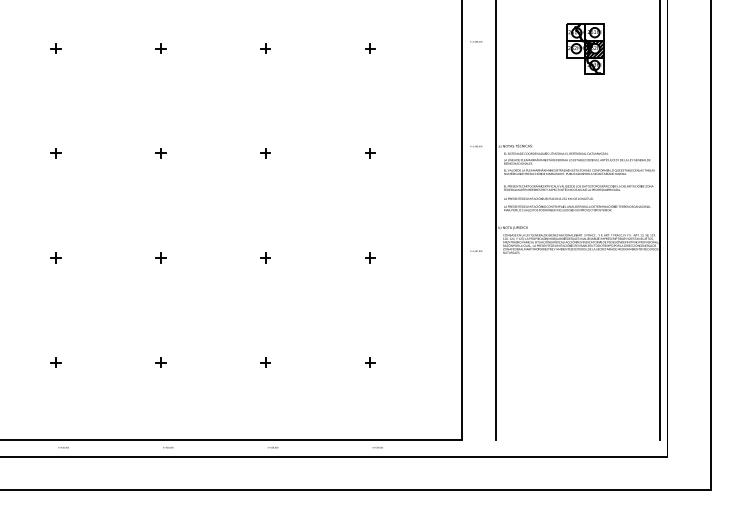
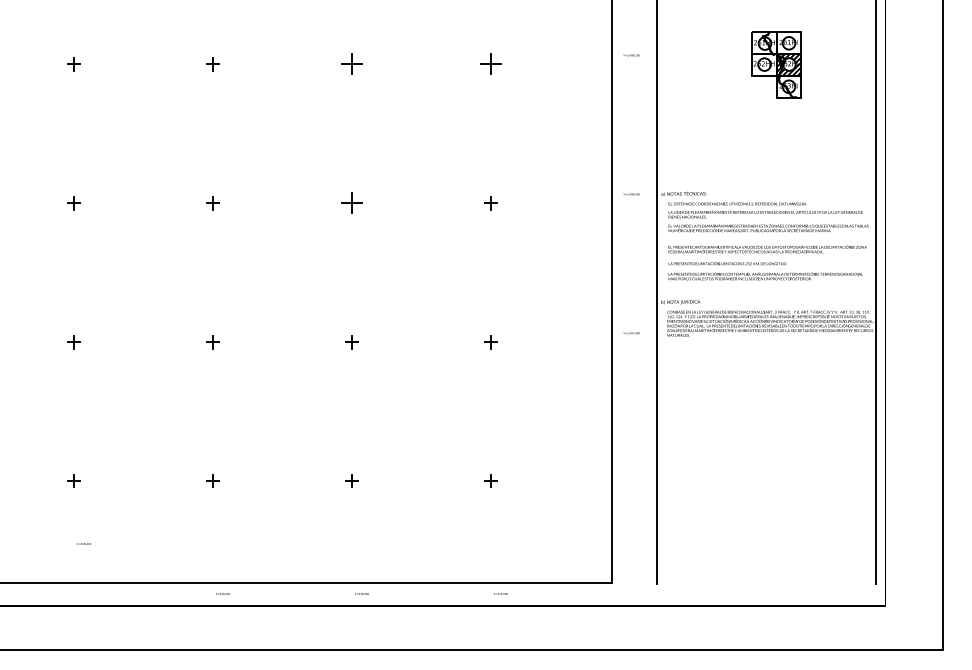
part: (265, 48) -> (351, 64), size x1.6
part: (369, 48) -> (490, 64), size x1.6
part: (265, 153) -> (351, 203), size x1.6
text: (63, 447) -> (83, 543), moved

